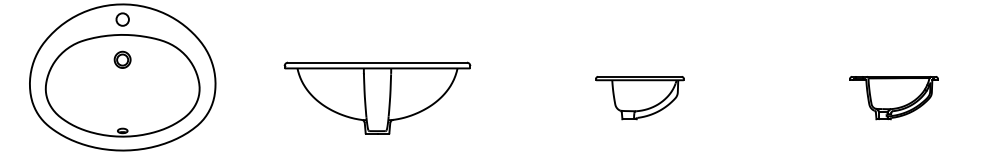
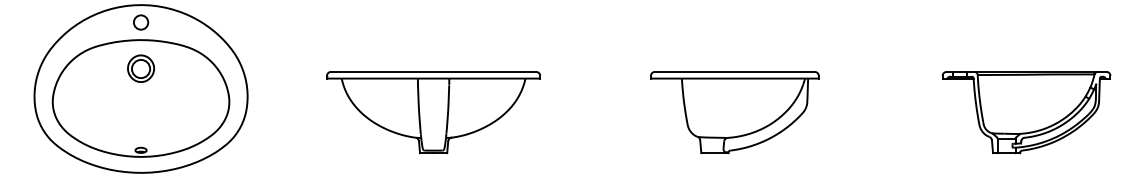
part: (122, 59) -> (140, 68), size x1.43
part: (639, 97) -> (734, 111), size x1.67
part: (893, 97) -> (1025, 111), size x1.67

